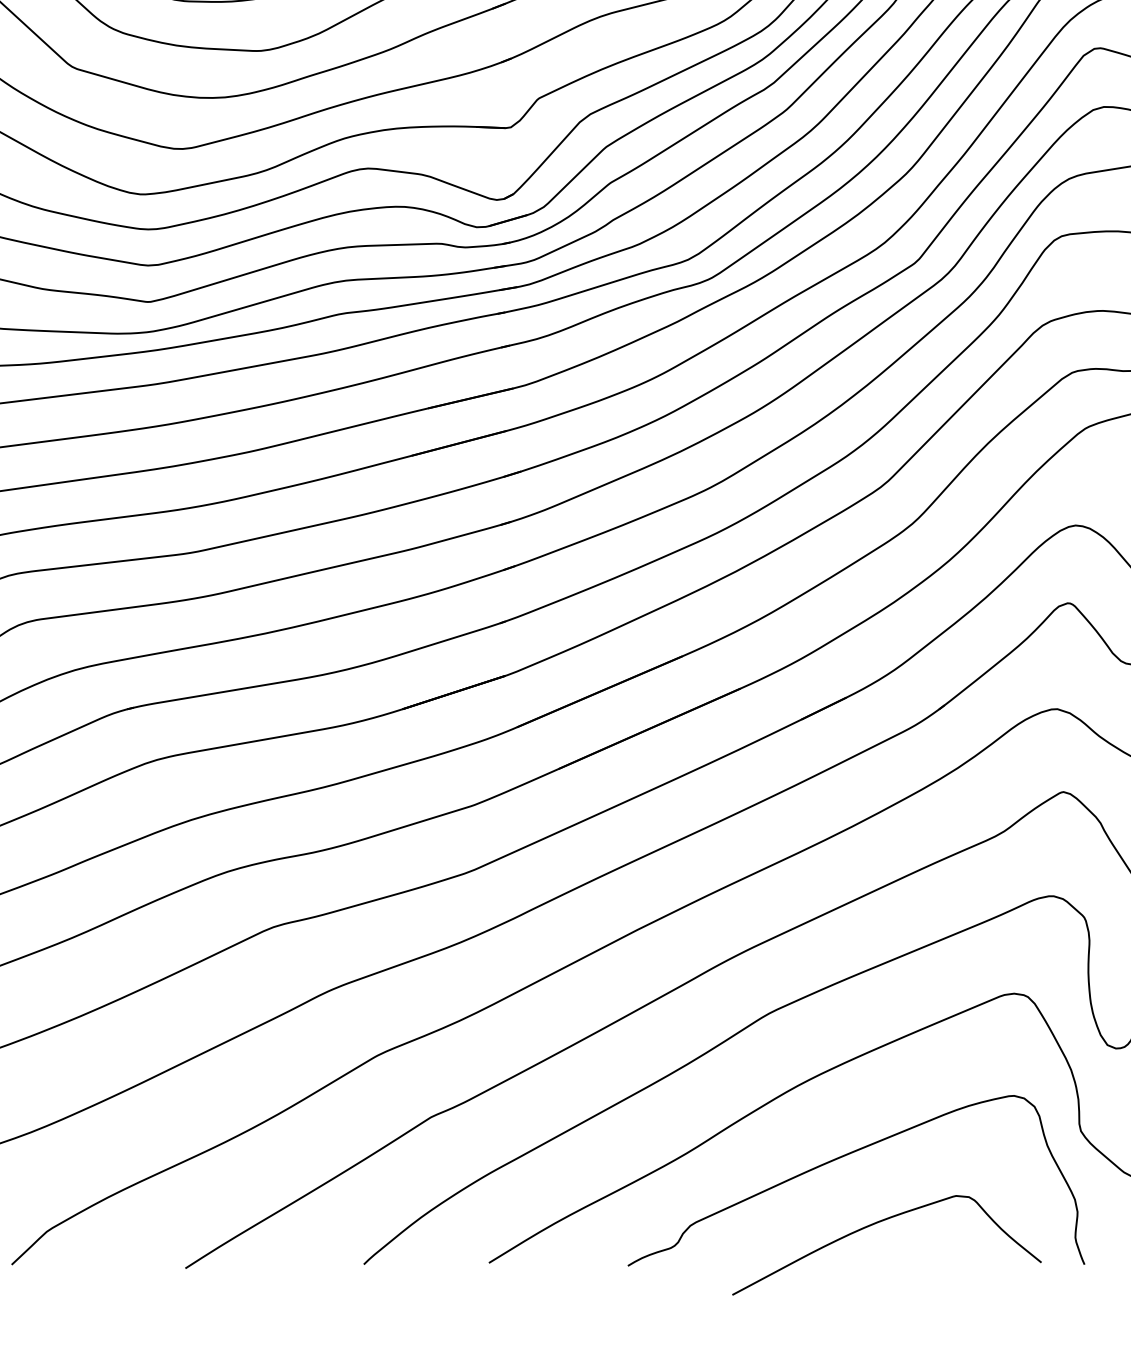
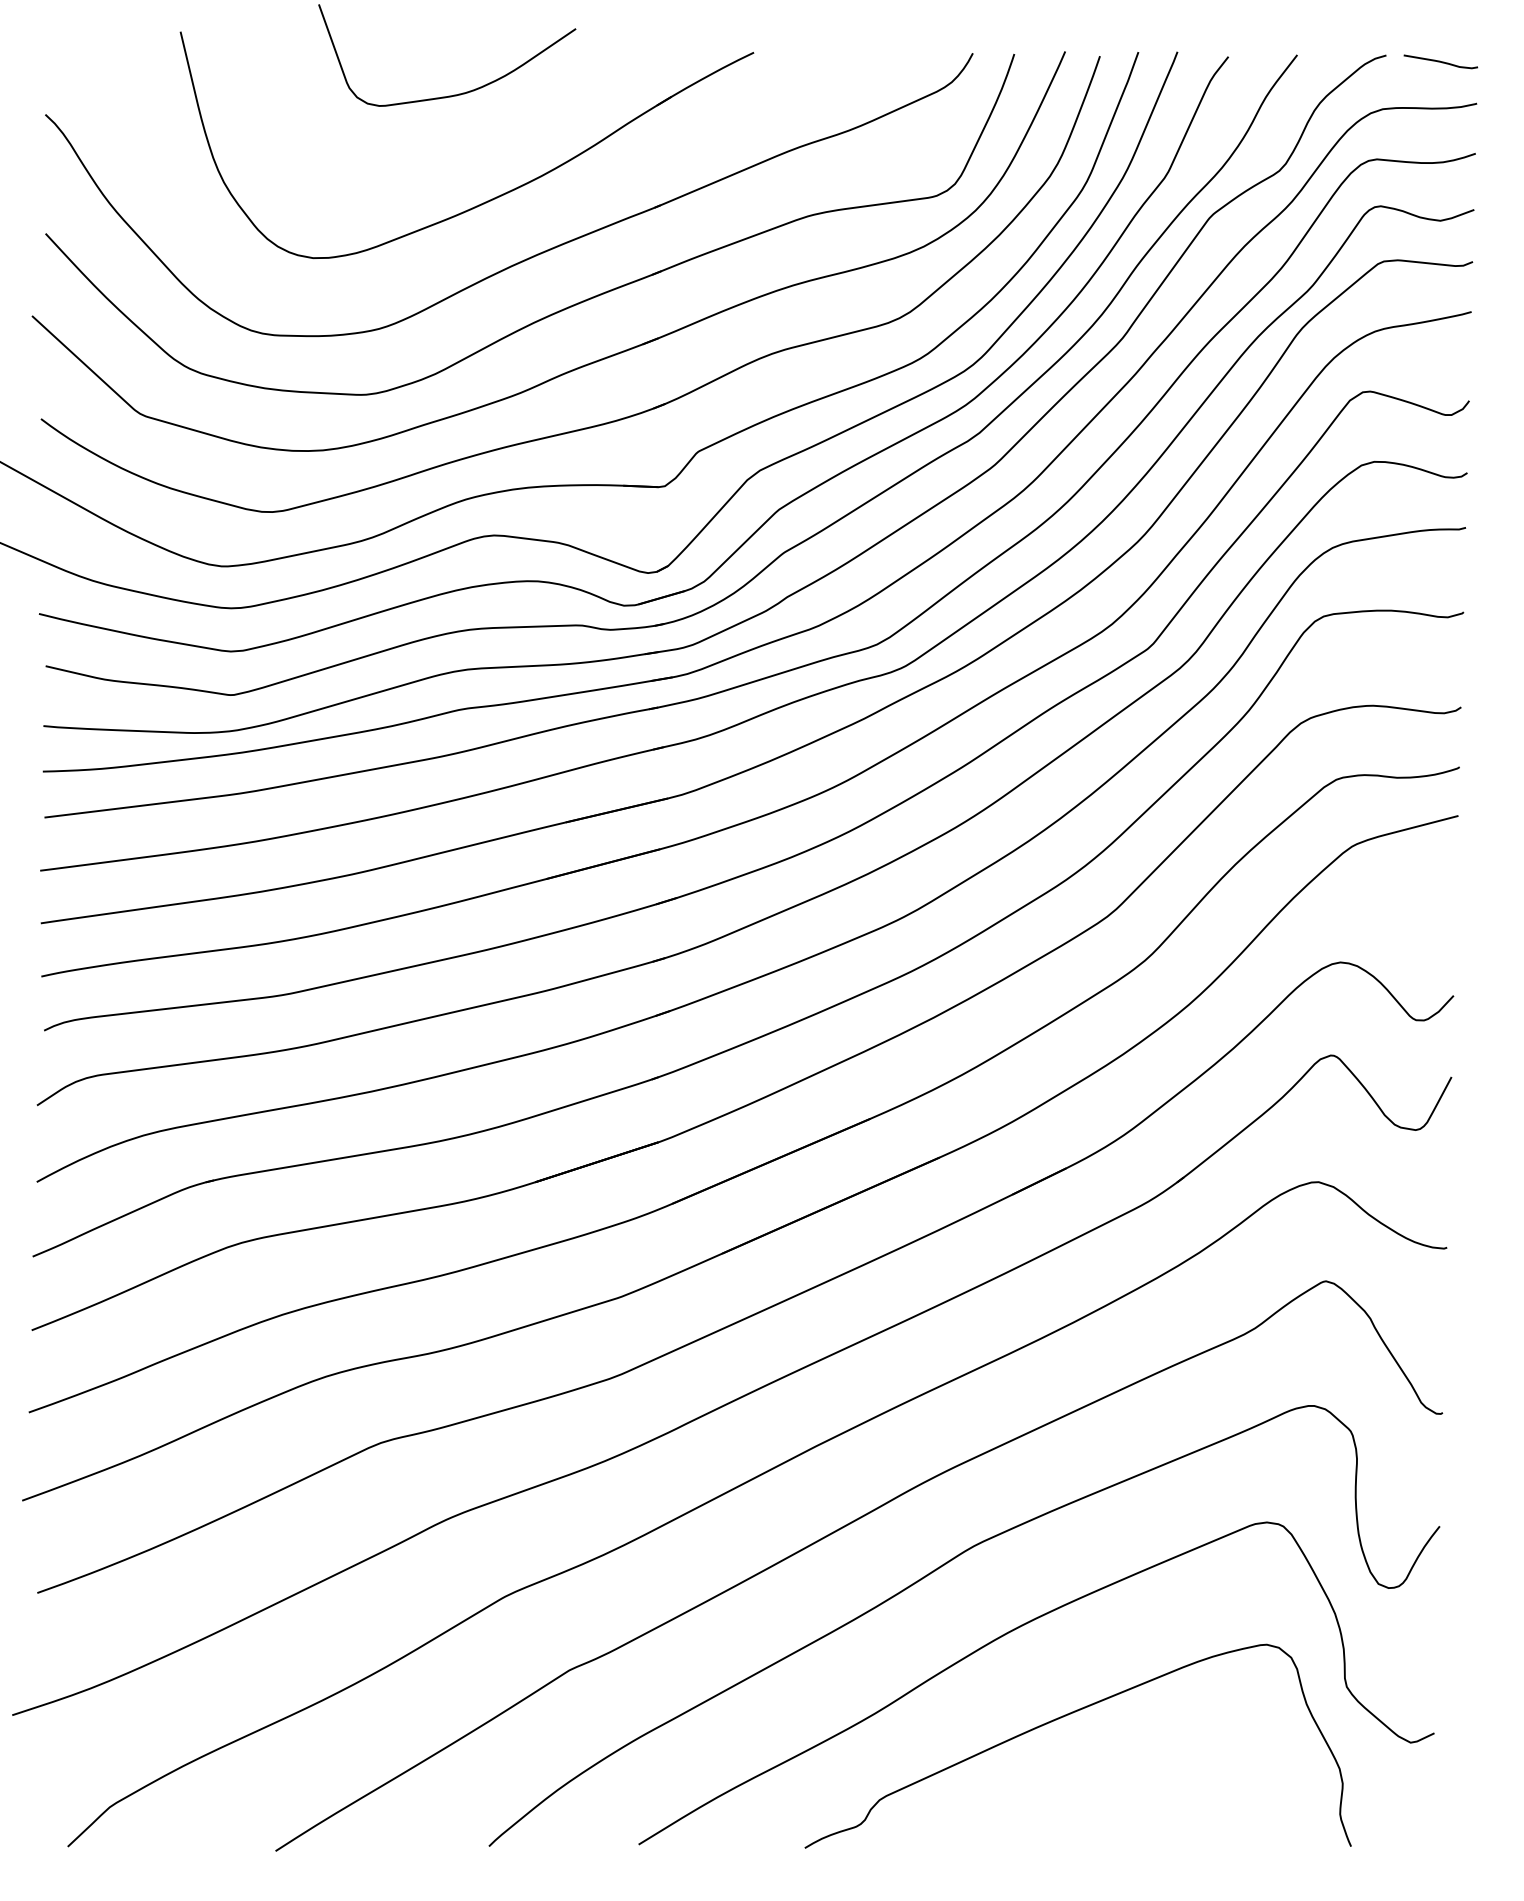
curve: (879, 1222) -> (1105, 1796), removed

